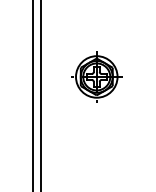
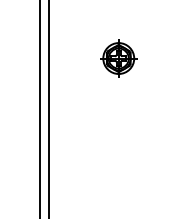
part: (96, 76) -> (118, 57), size x0.6

